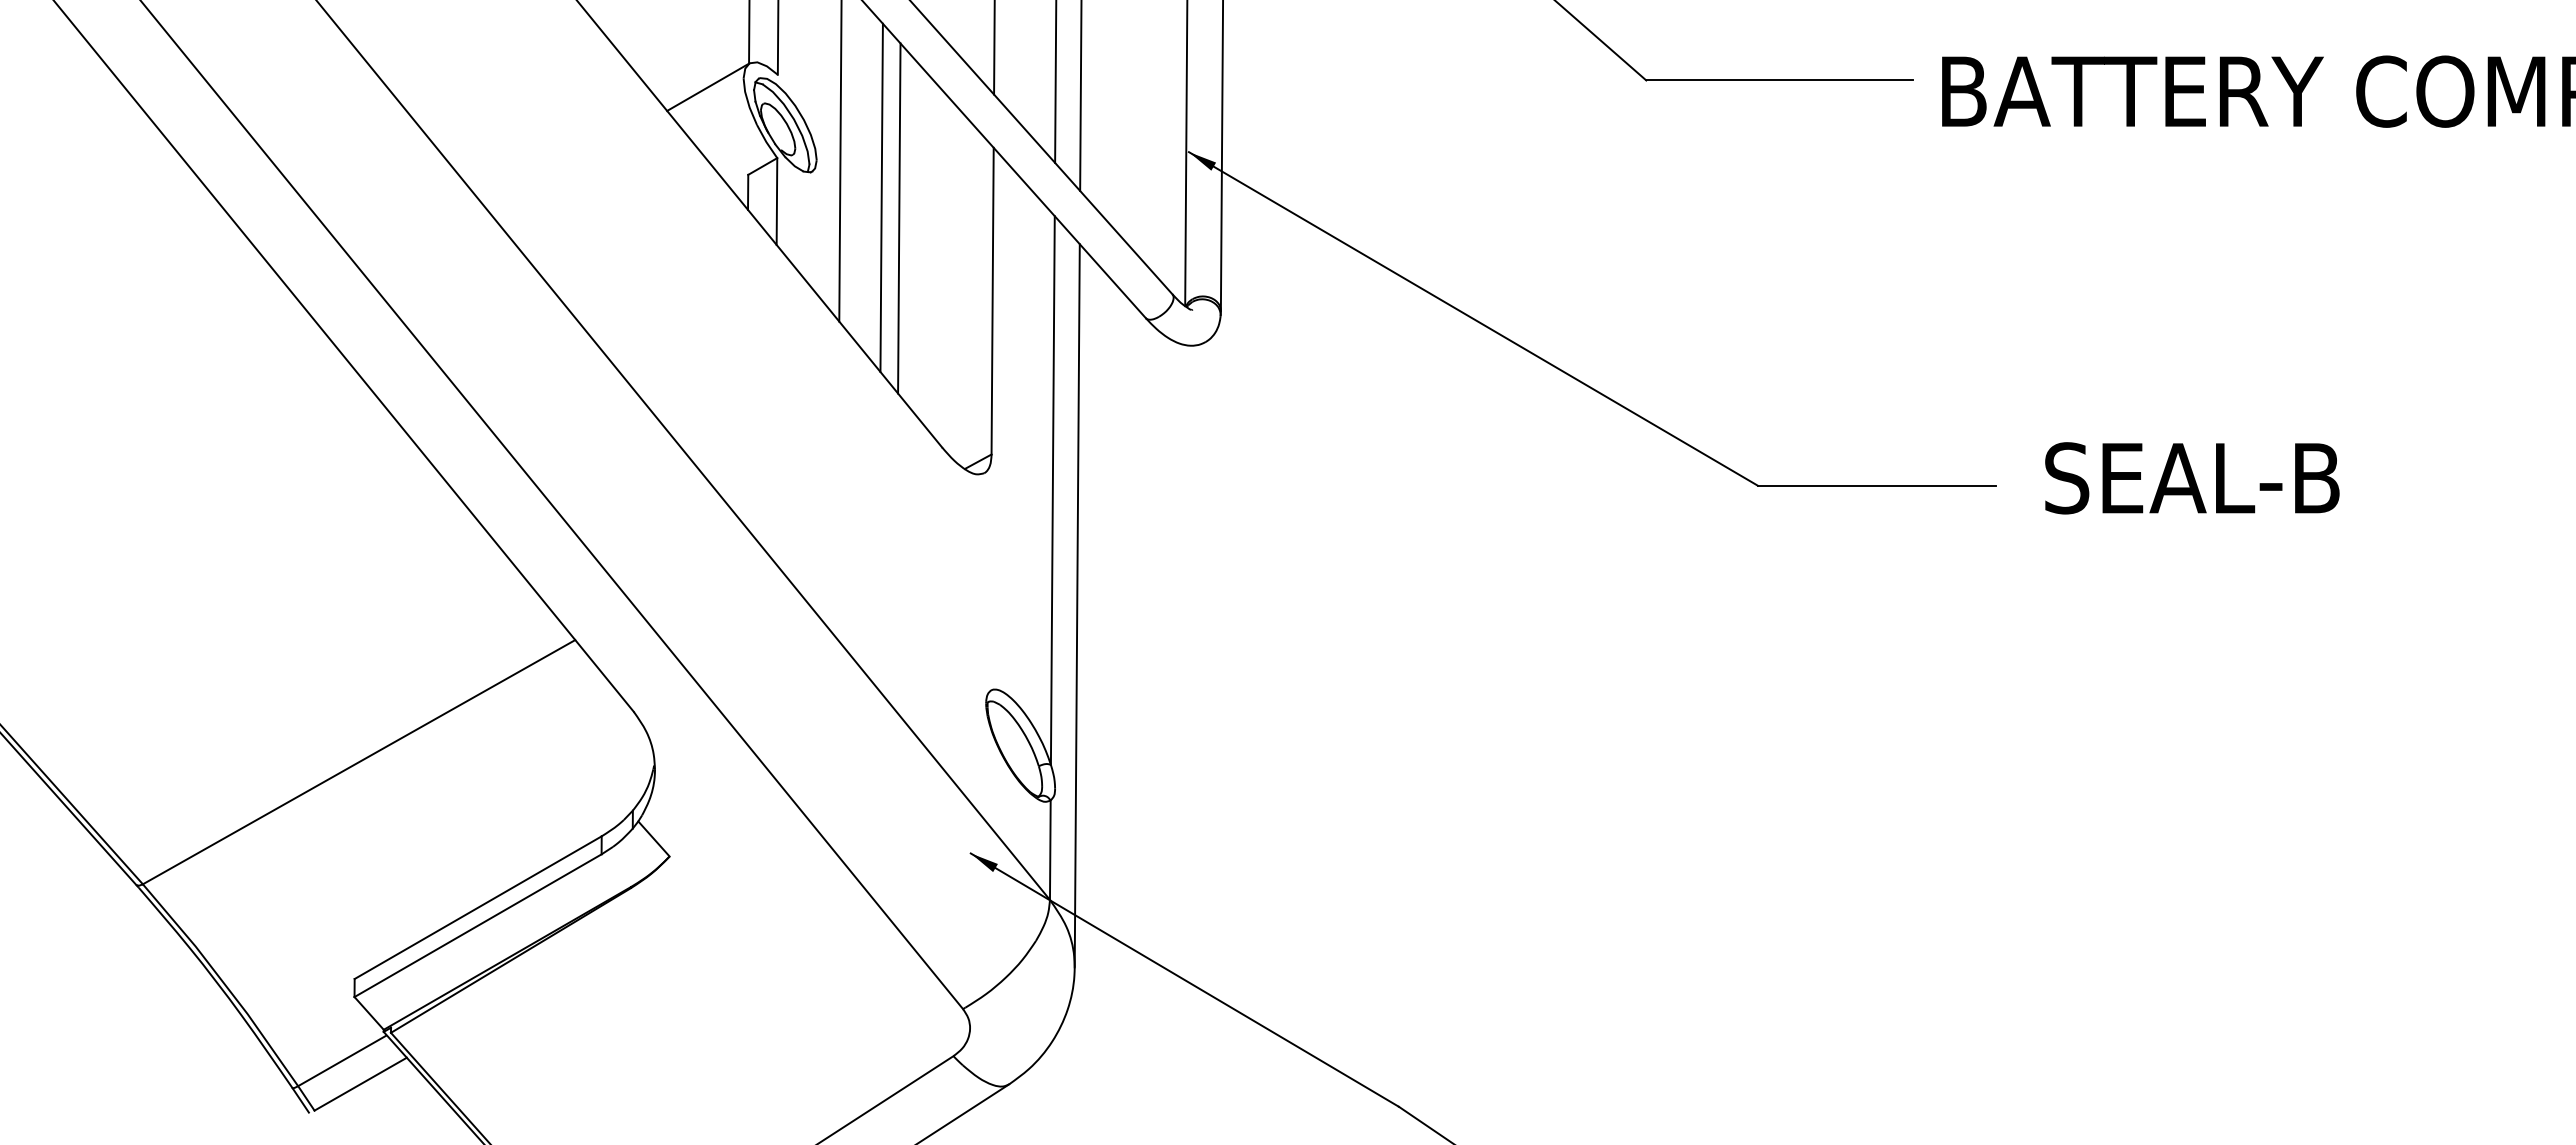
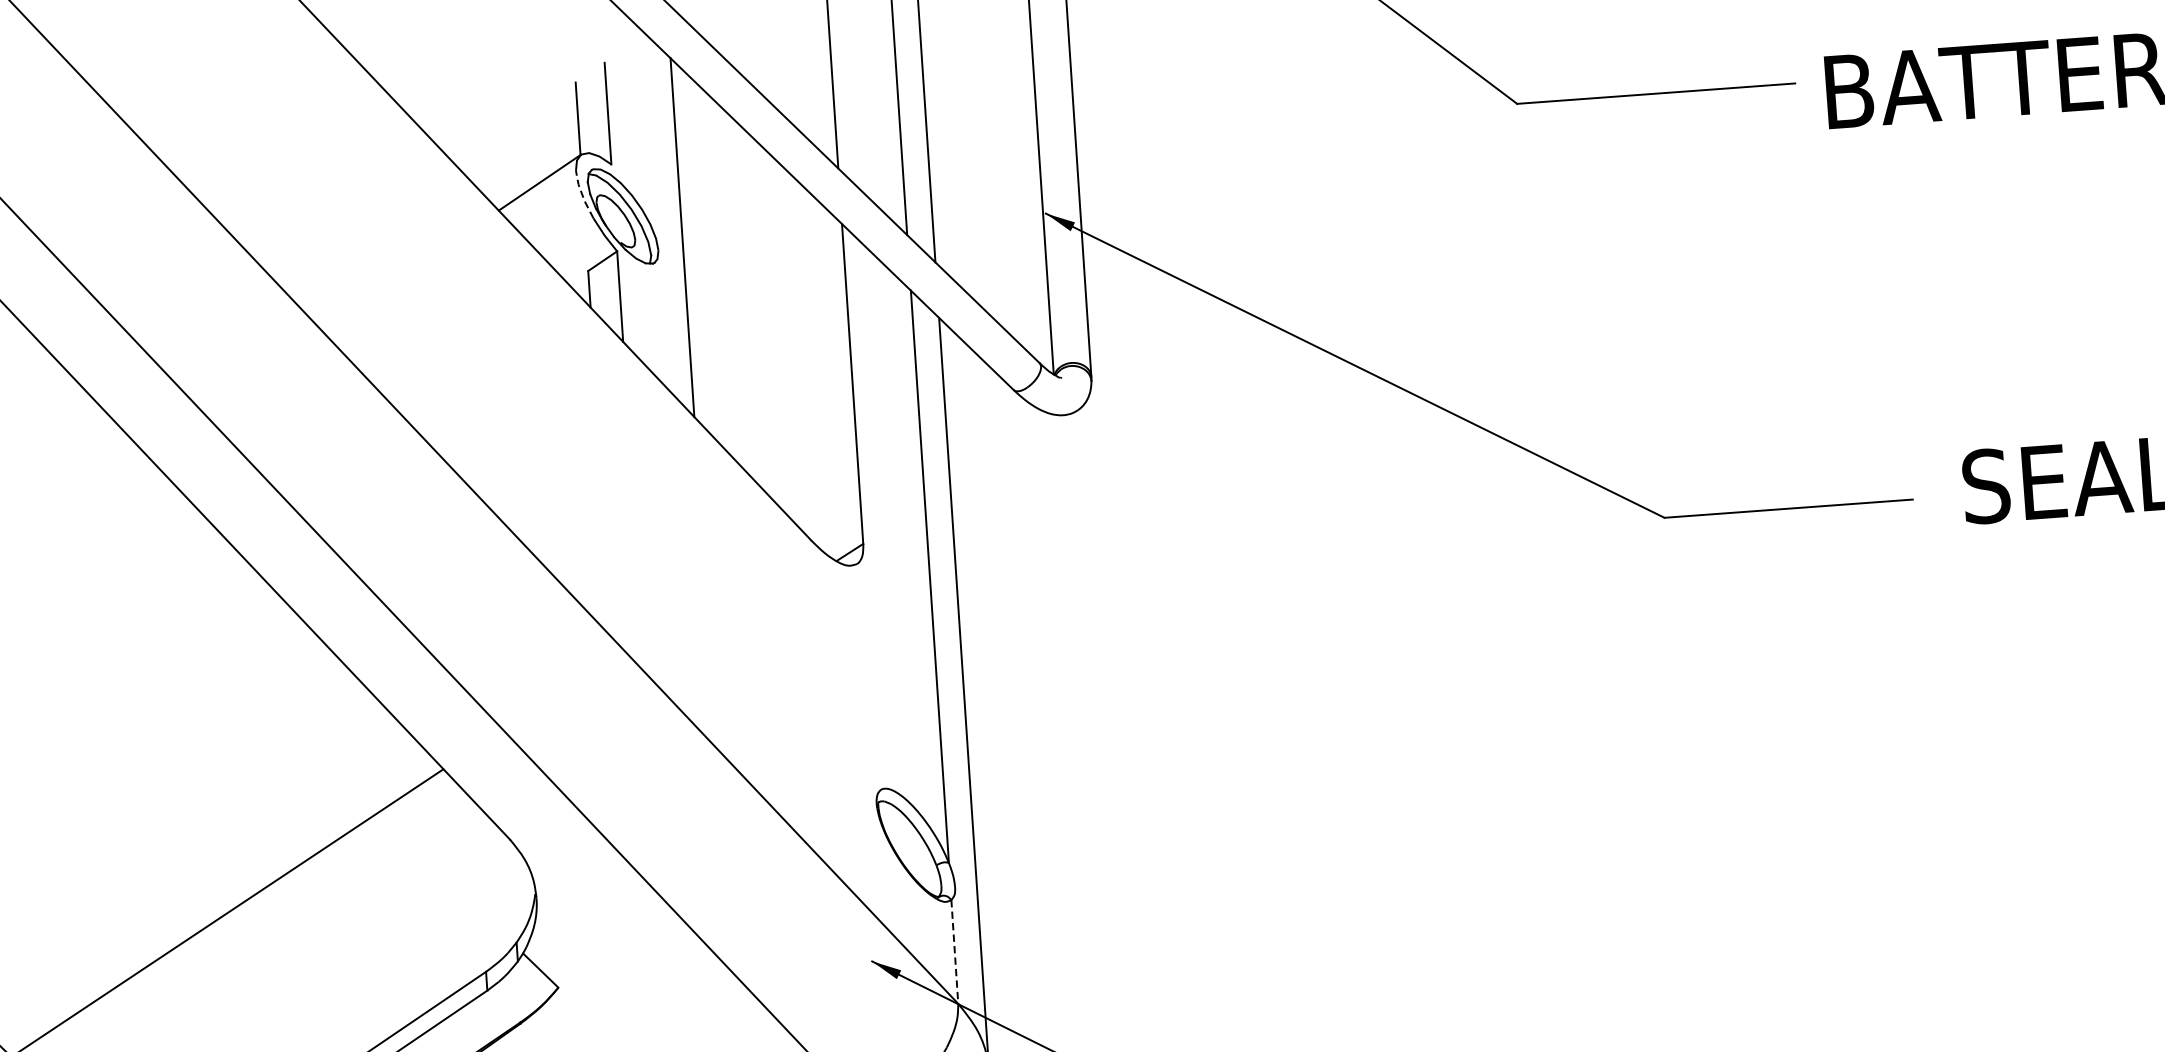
line: (748, 102) -> (582, 195), solid -> dashed
line: (881, 197) -> (728, 284), removed
line: (899, 218) -> (749, 304), removed
line: (1050, 850) -> (955, 952), solid -> dashed

